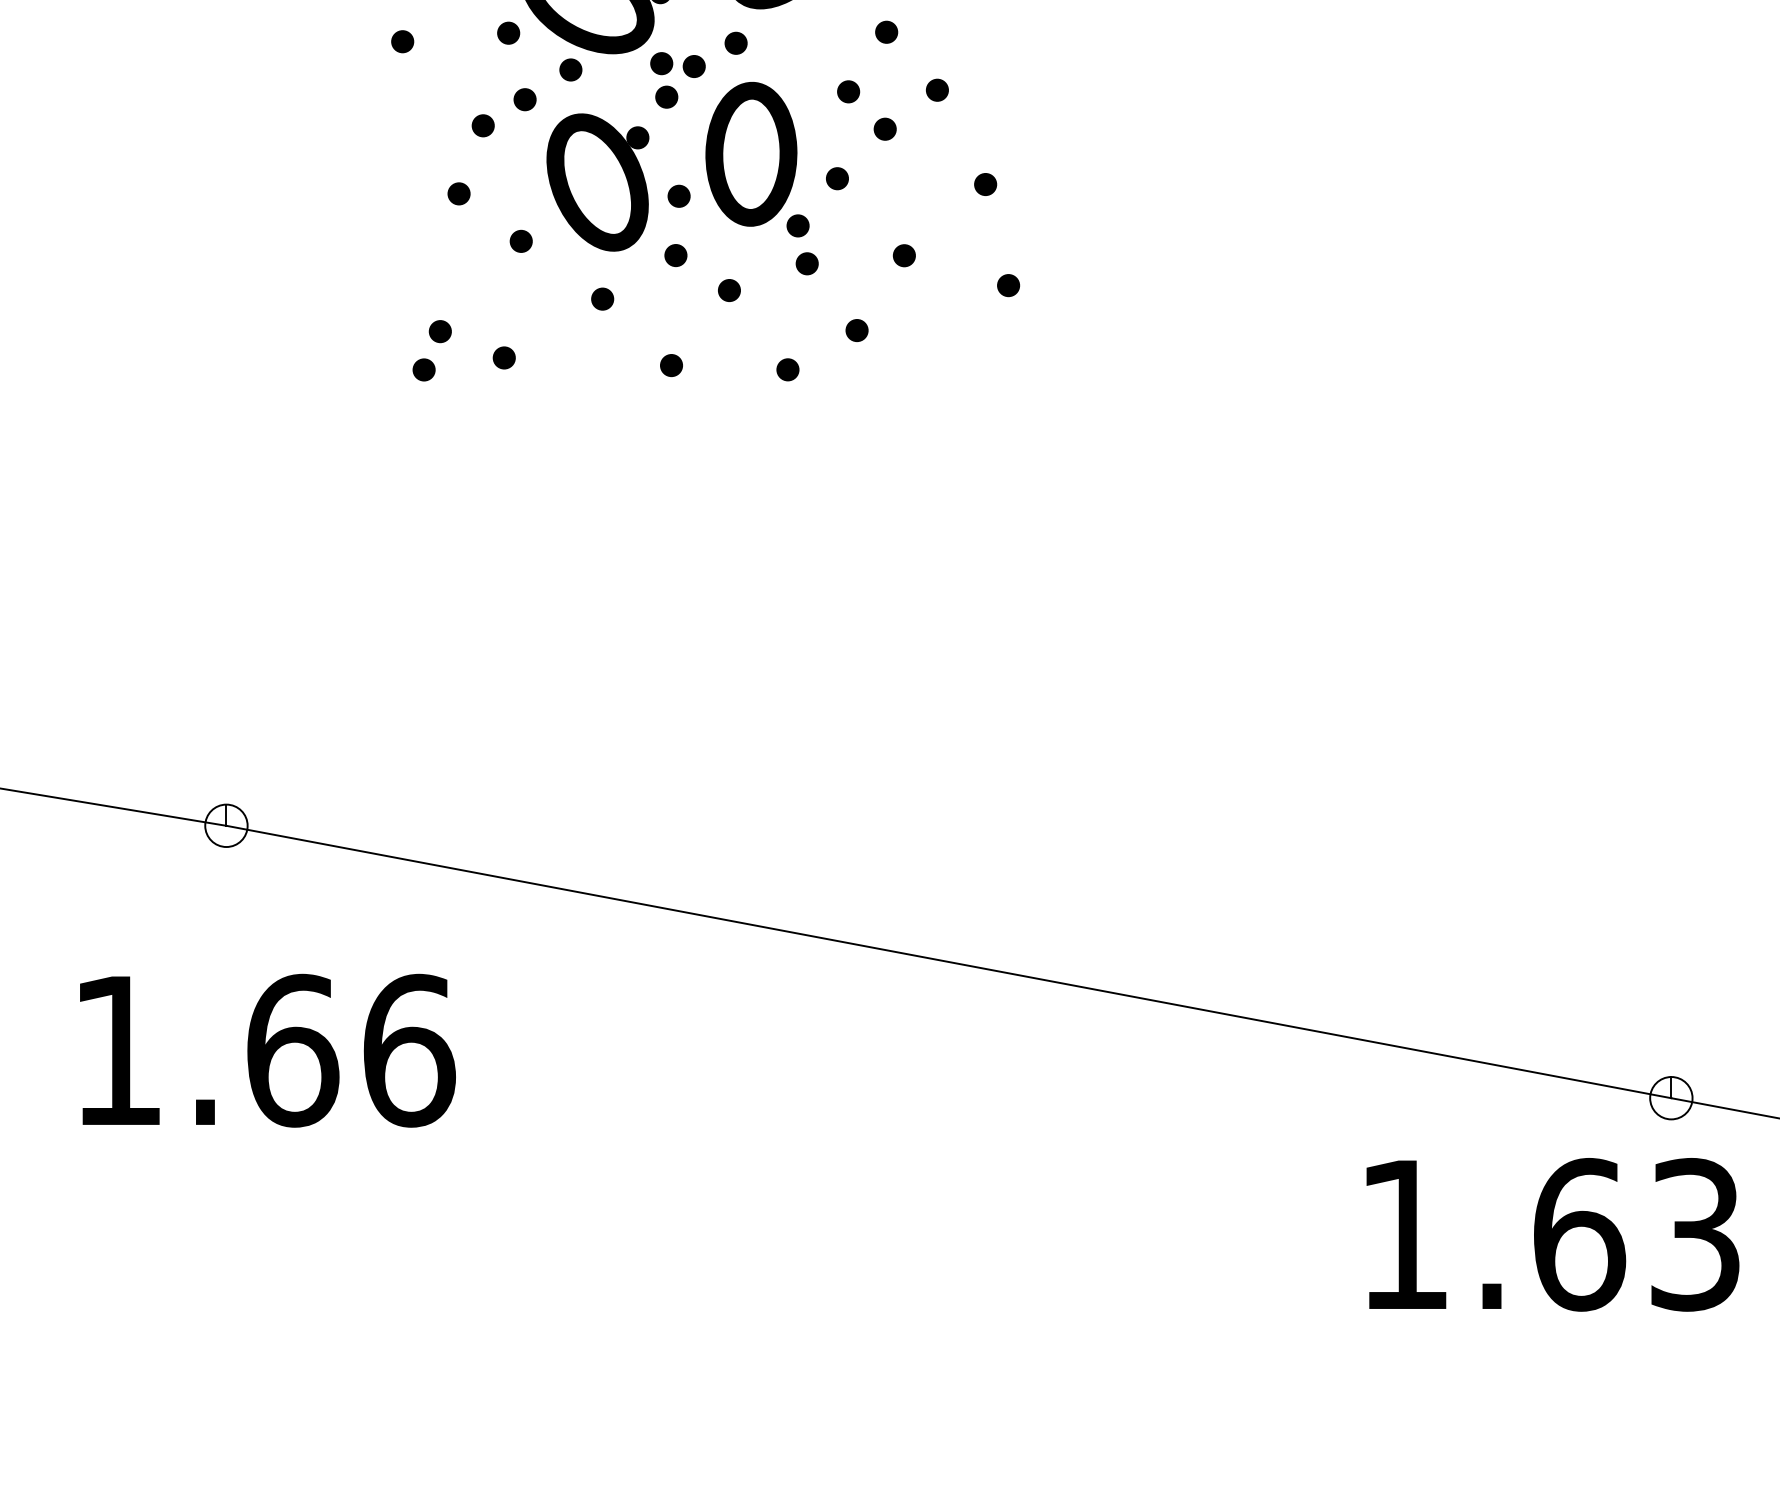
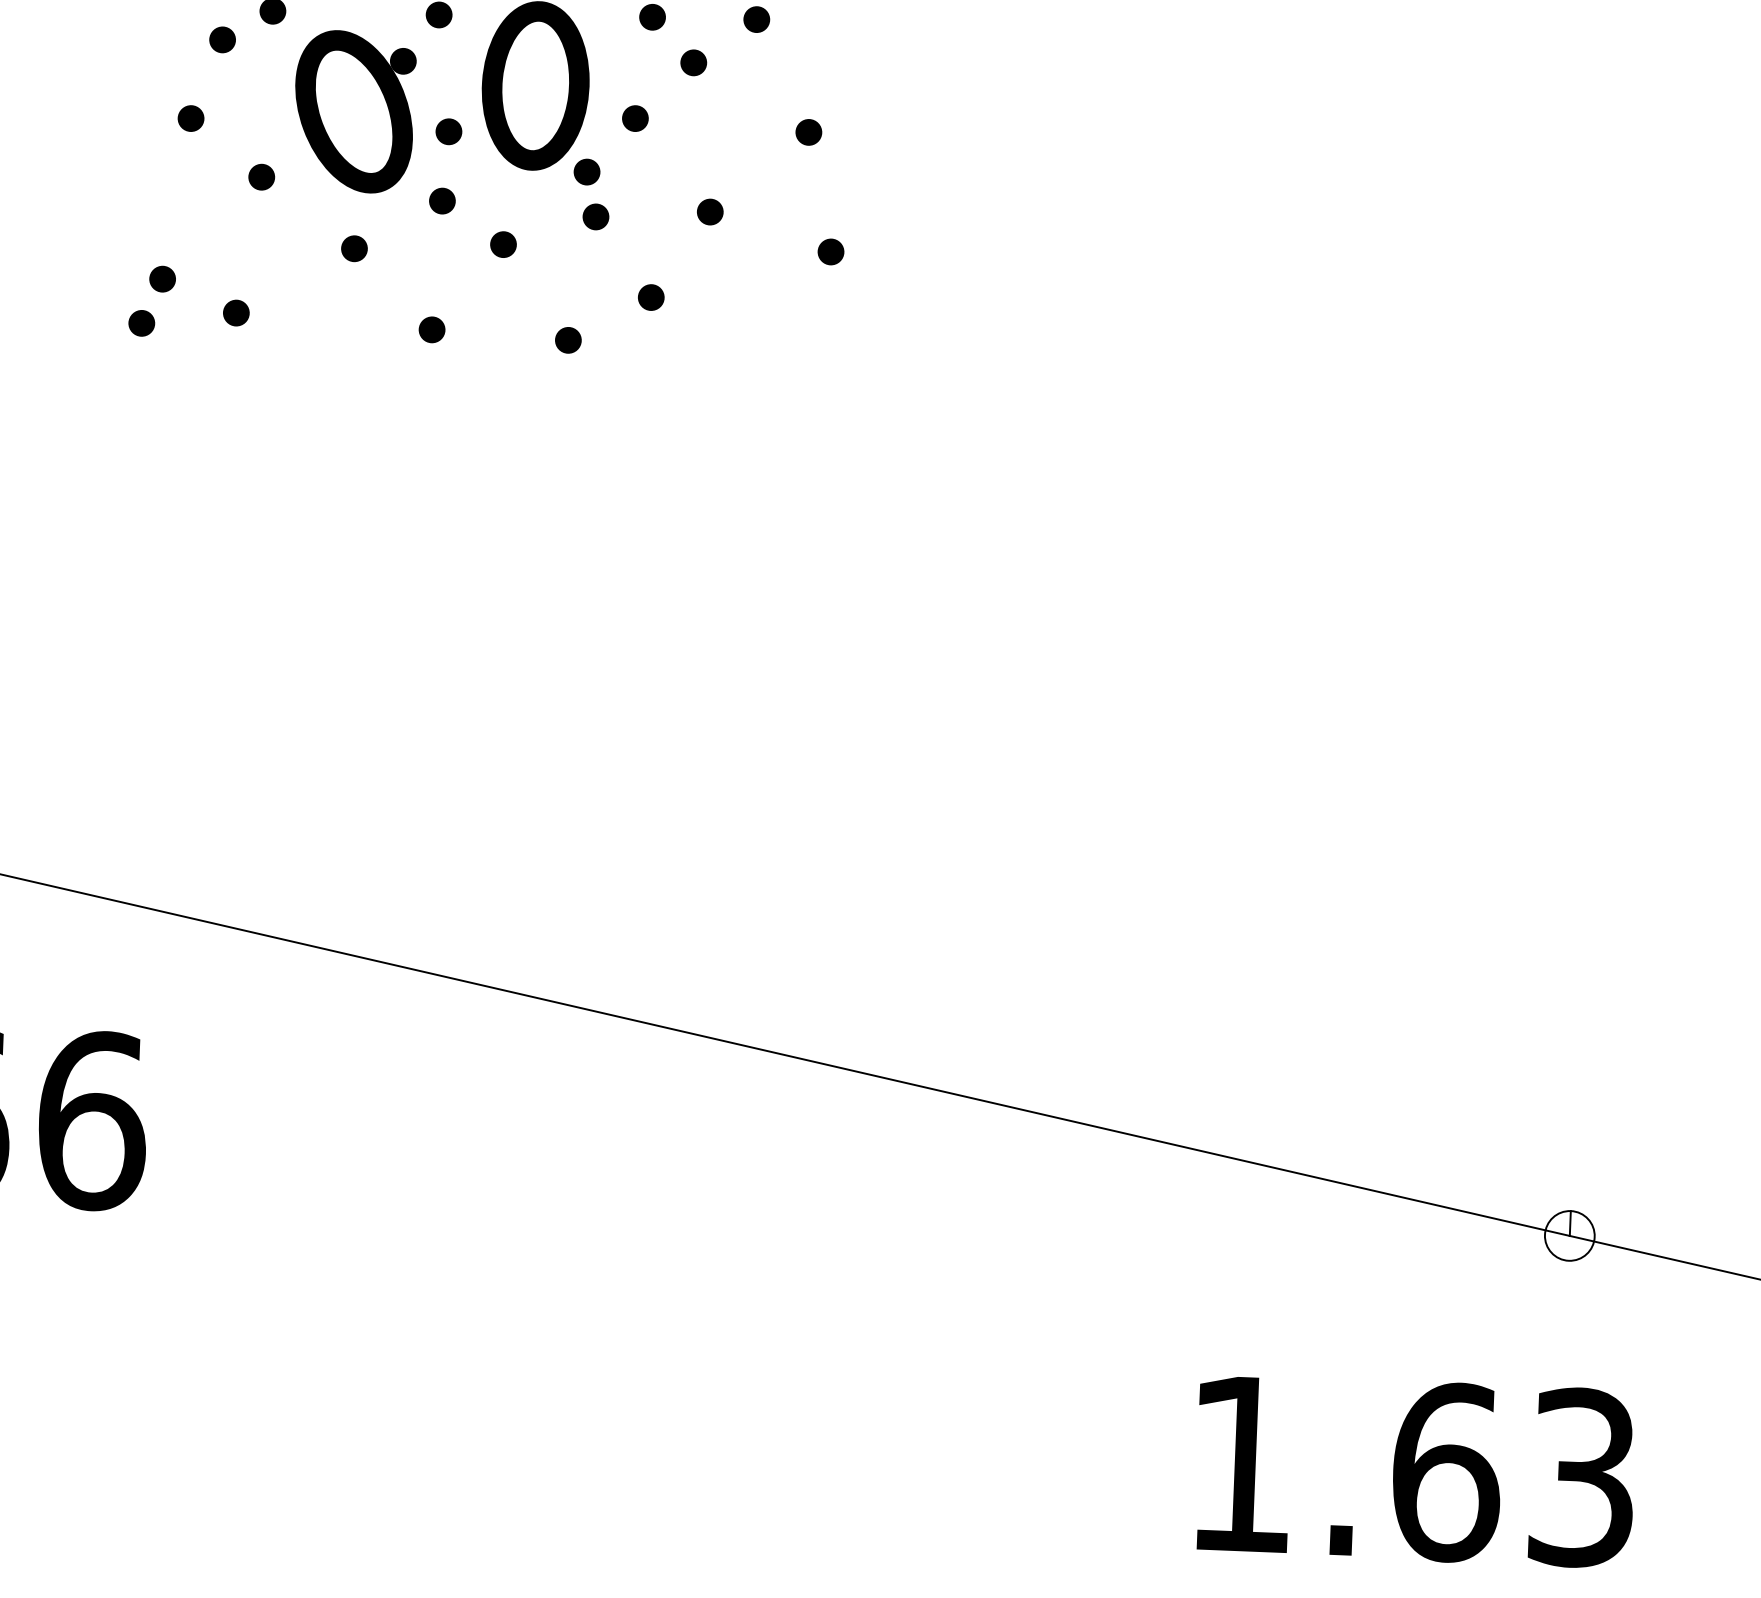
text: (1552, 1234) -> (1414, 1470), moved

